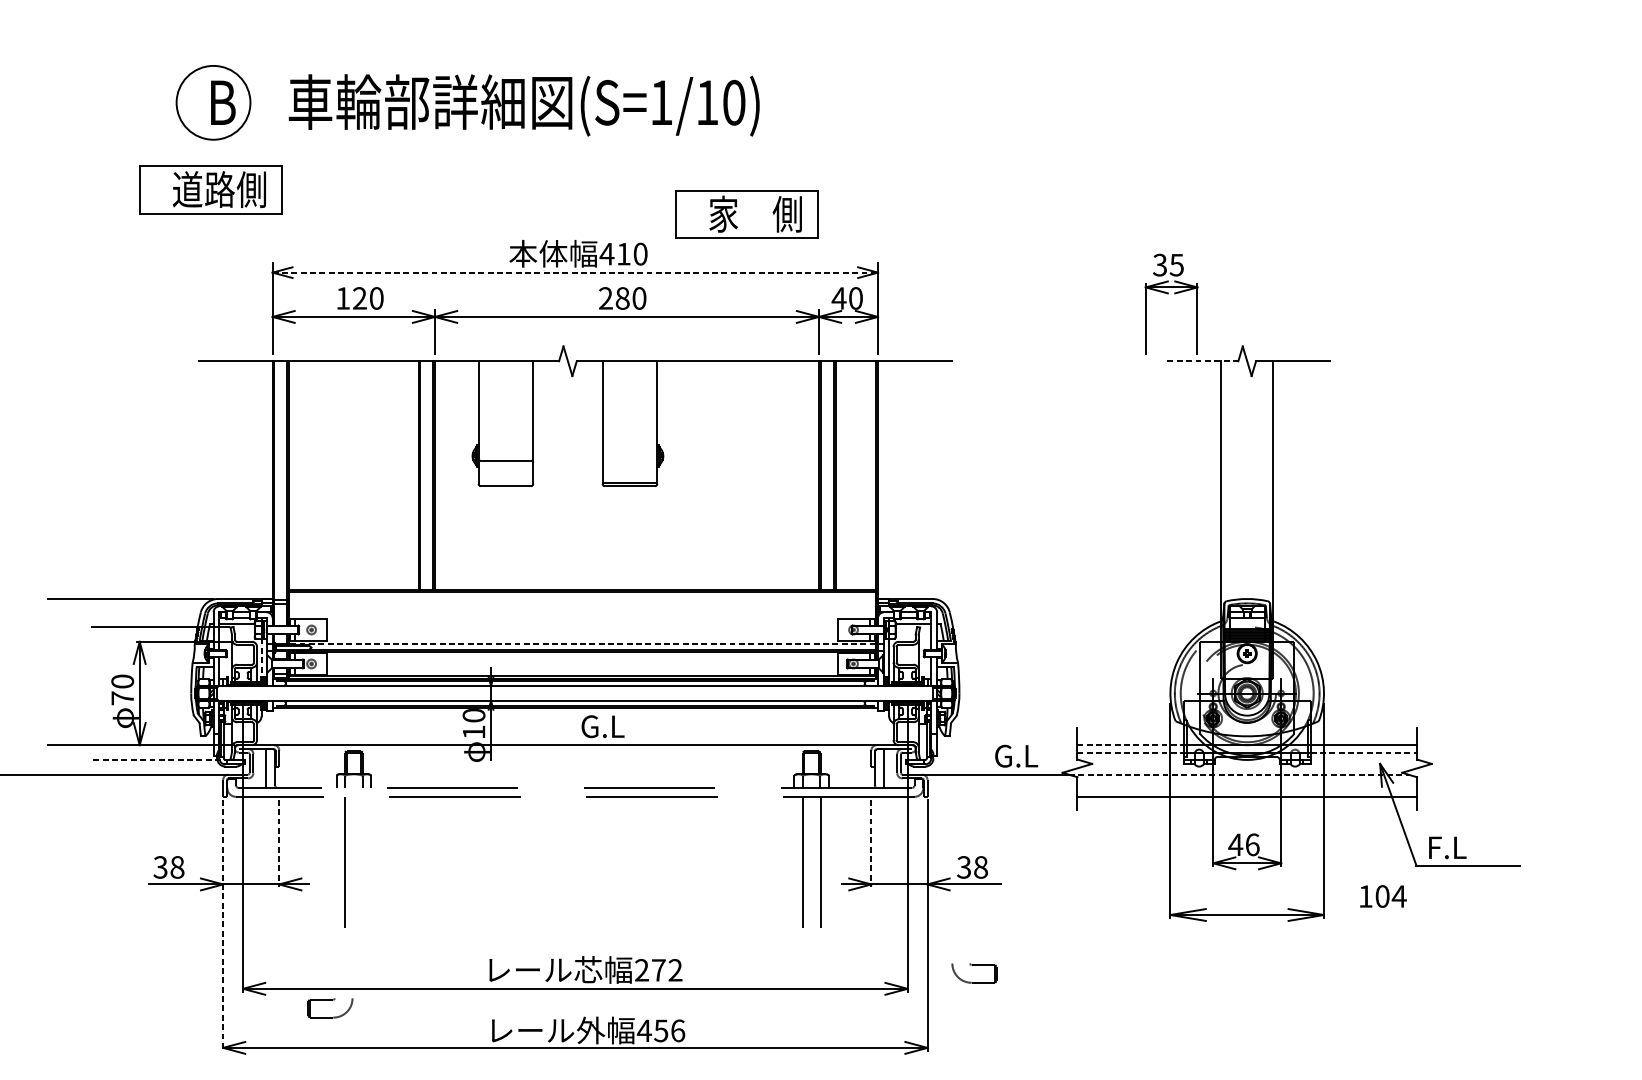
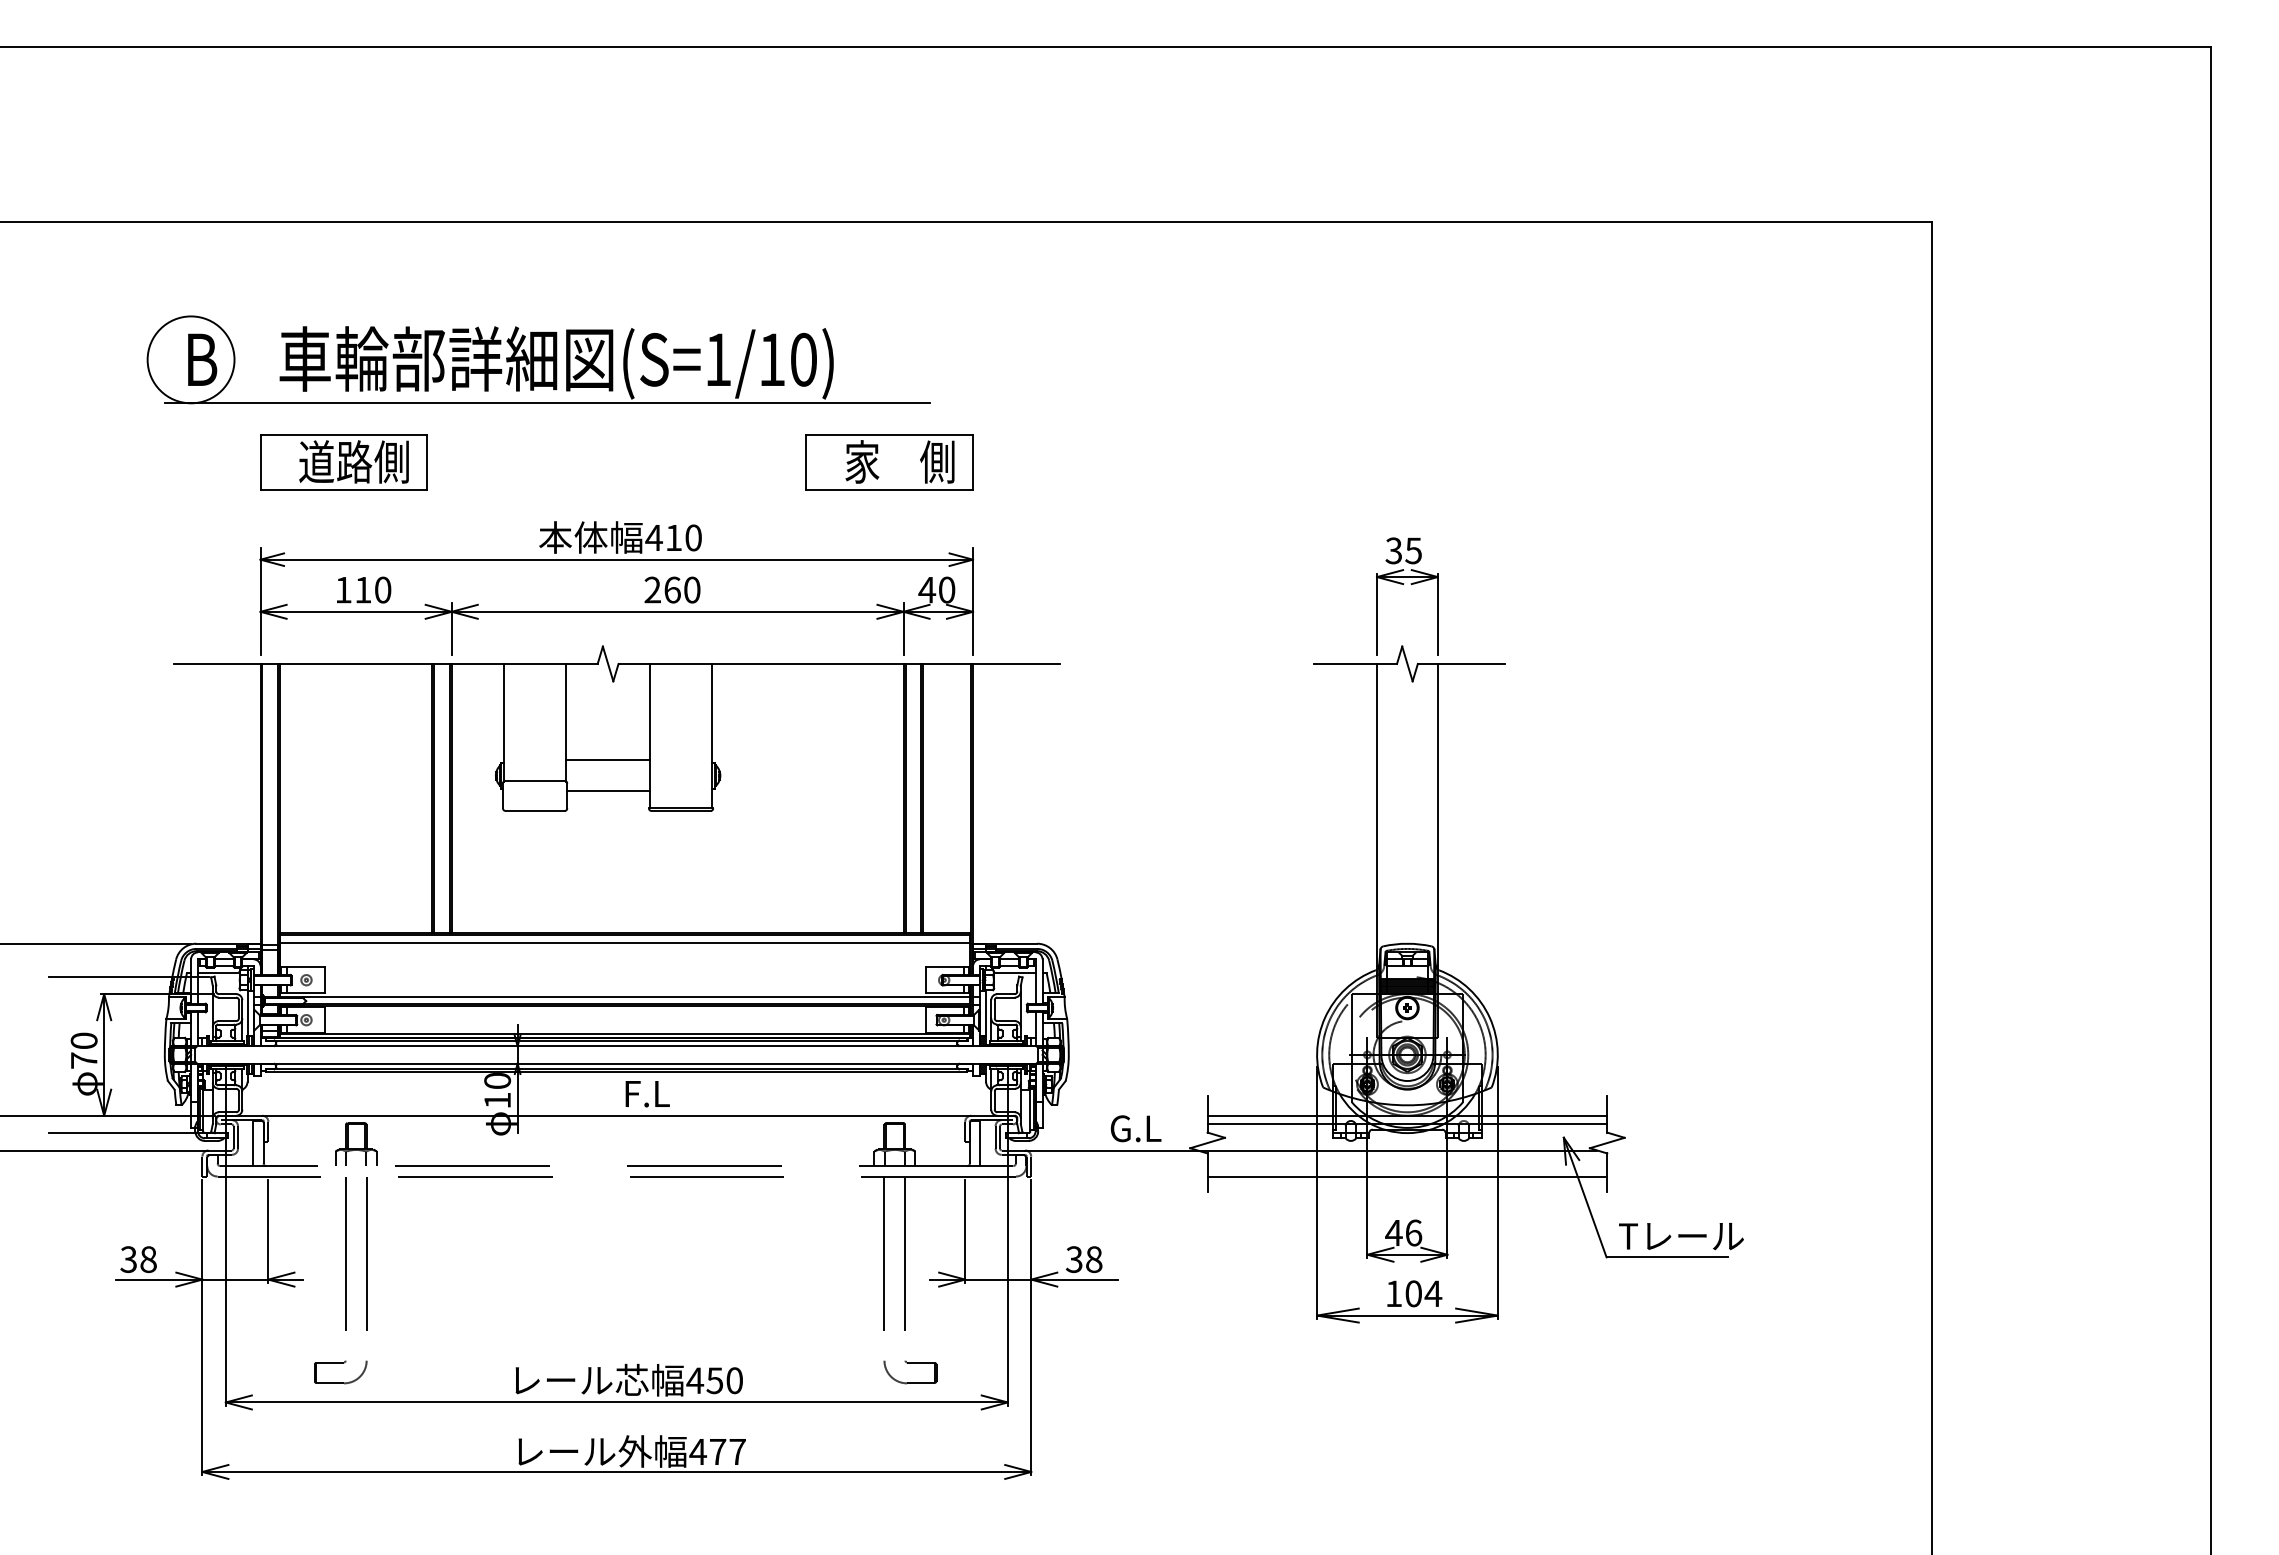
line: (516, 139) -> (547, 403), added
part: (210, 190) -> (343, 462), moved
part: (746, 214) -> (889, 462), moved
line: (575, 272) -> (617, 559), dashed -> solid
part: (1168, 293) -> (1403, 584), moved
text: (360, 297) -> (363, 589), 120 -> 110
text: (622, 297) -> (672, 589), 280 -> 260
line: (1203, 360) -> (1355, 663), dashed -> solid
line: (567, 443) -> (607, 760), added
line: (568, 469) -> (608, 791), added
line: (582, 597) -> (625, 942), added
line: (582, 644) -> (625, 997), dashed -> solid
line: (261, 658) -> (247, 1013), dashed -> solid
text: (603, 726) -> (649, 1093), G.L -> F.L
line: (1130, 744) -> (1270, 1115), dashed -> solid
line: (1130, 752) -> (1270, 1124), dashed -> solid
line: (1363, 752) -> (1544, 1124), dashed -> solid
line: (161, 760) -> (129, 1133), dashed -> solid
line: (1238, 774) -> (1397, 1150), dashed -> solid
line: (279, 843) -> (268, 1231), dashed -> solid
line: (871, 843) -> (965, 1231), dashed -> solid
text: (1480, 847) -> (1681, 1236), F.L -> Tレール
line: (362, 862) -> (366, 1253), added
text: (1383, 896) -> (1414, 1293), moved
line: (223, 925) -> (202, 1327), dashed -> solid
part: (974, 965) -> (910, 1363), moved
text: (658, 970) -> (714, 1380), 272 -> 450
part: (330, 1000) -> (340, 1363), moved
text: (669, 1030) -> (727, 1451), 456 -> 477

